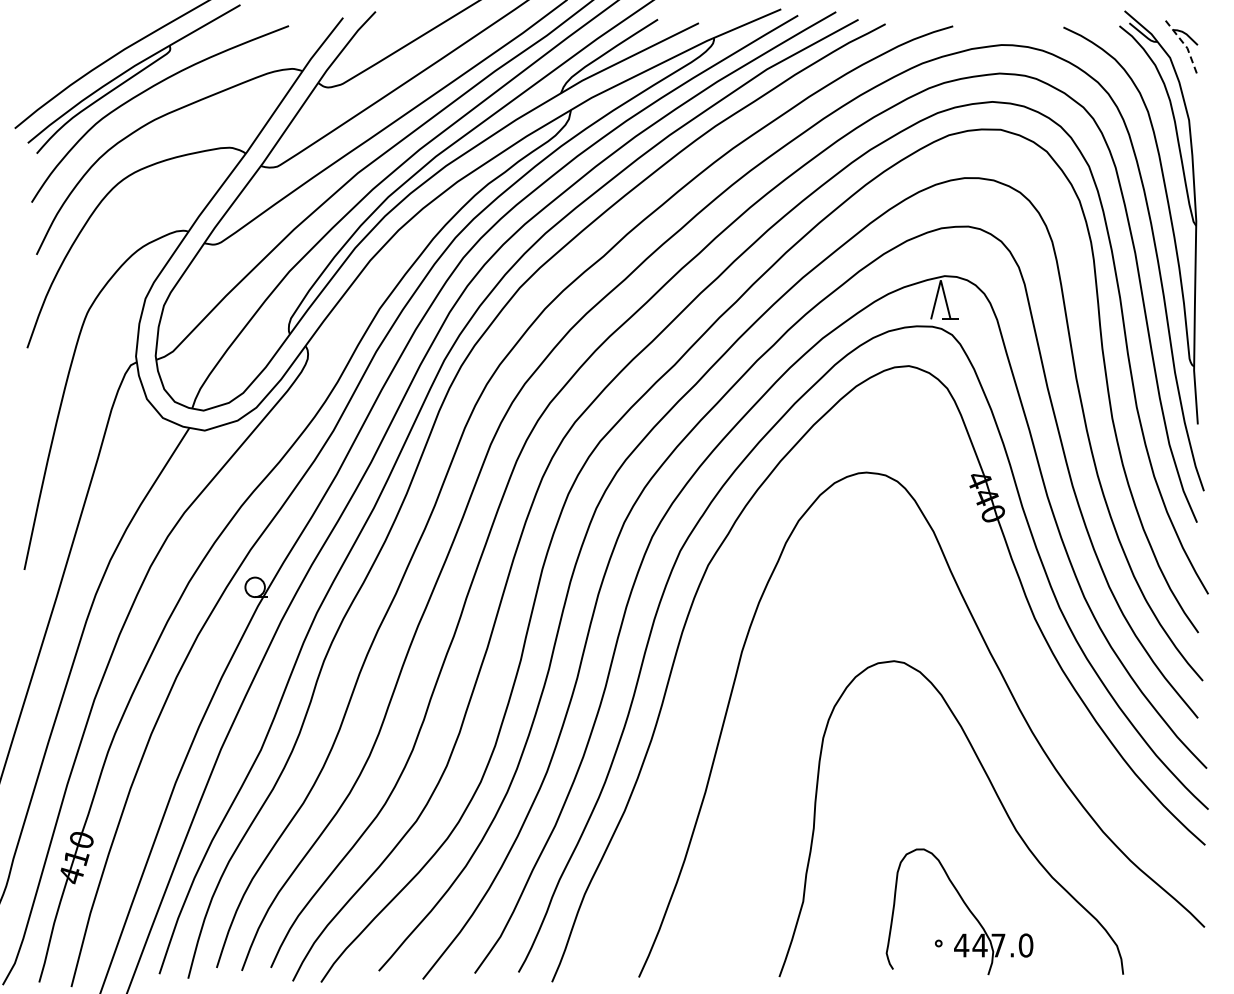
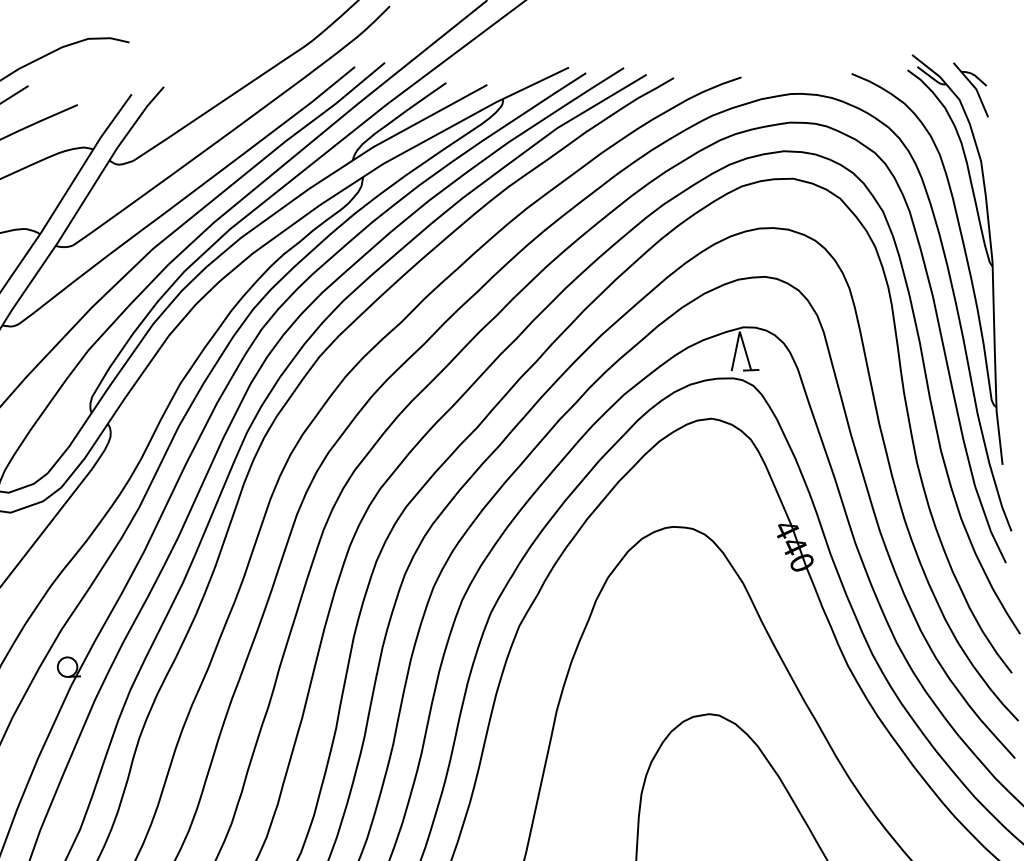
line: (1186, 46) -> (975, 87), dashed -> solid

